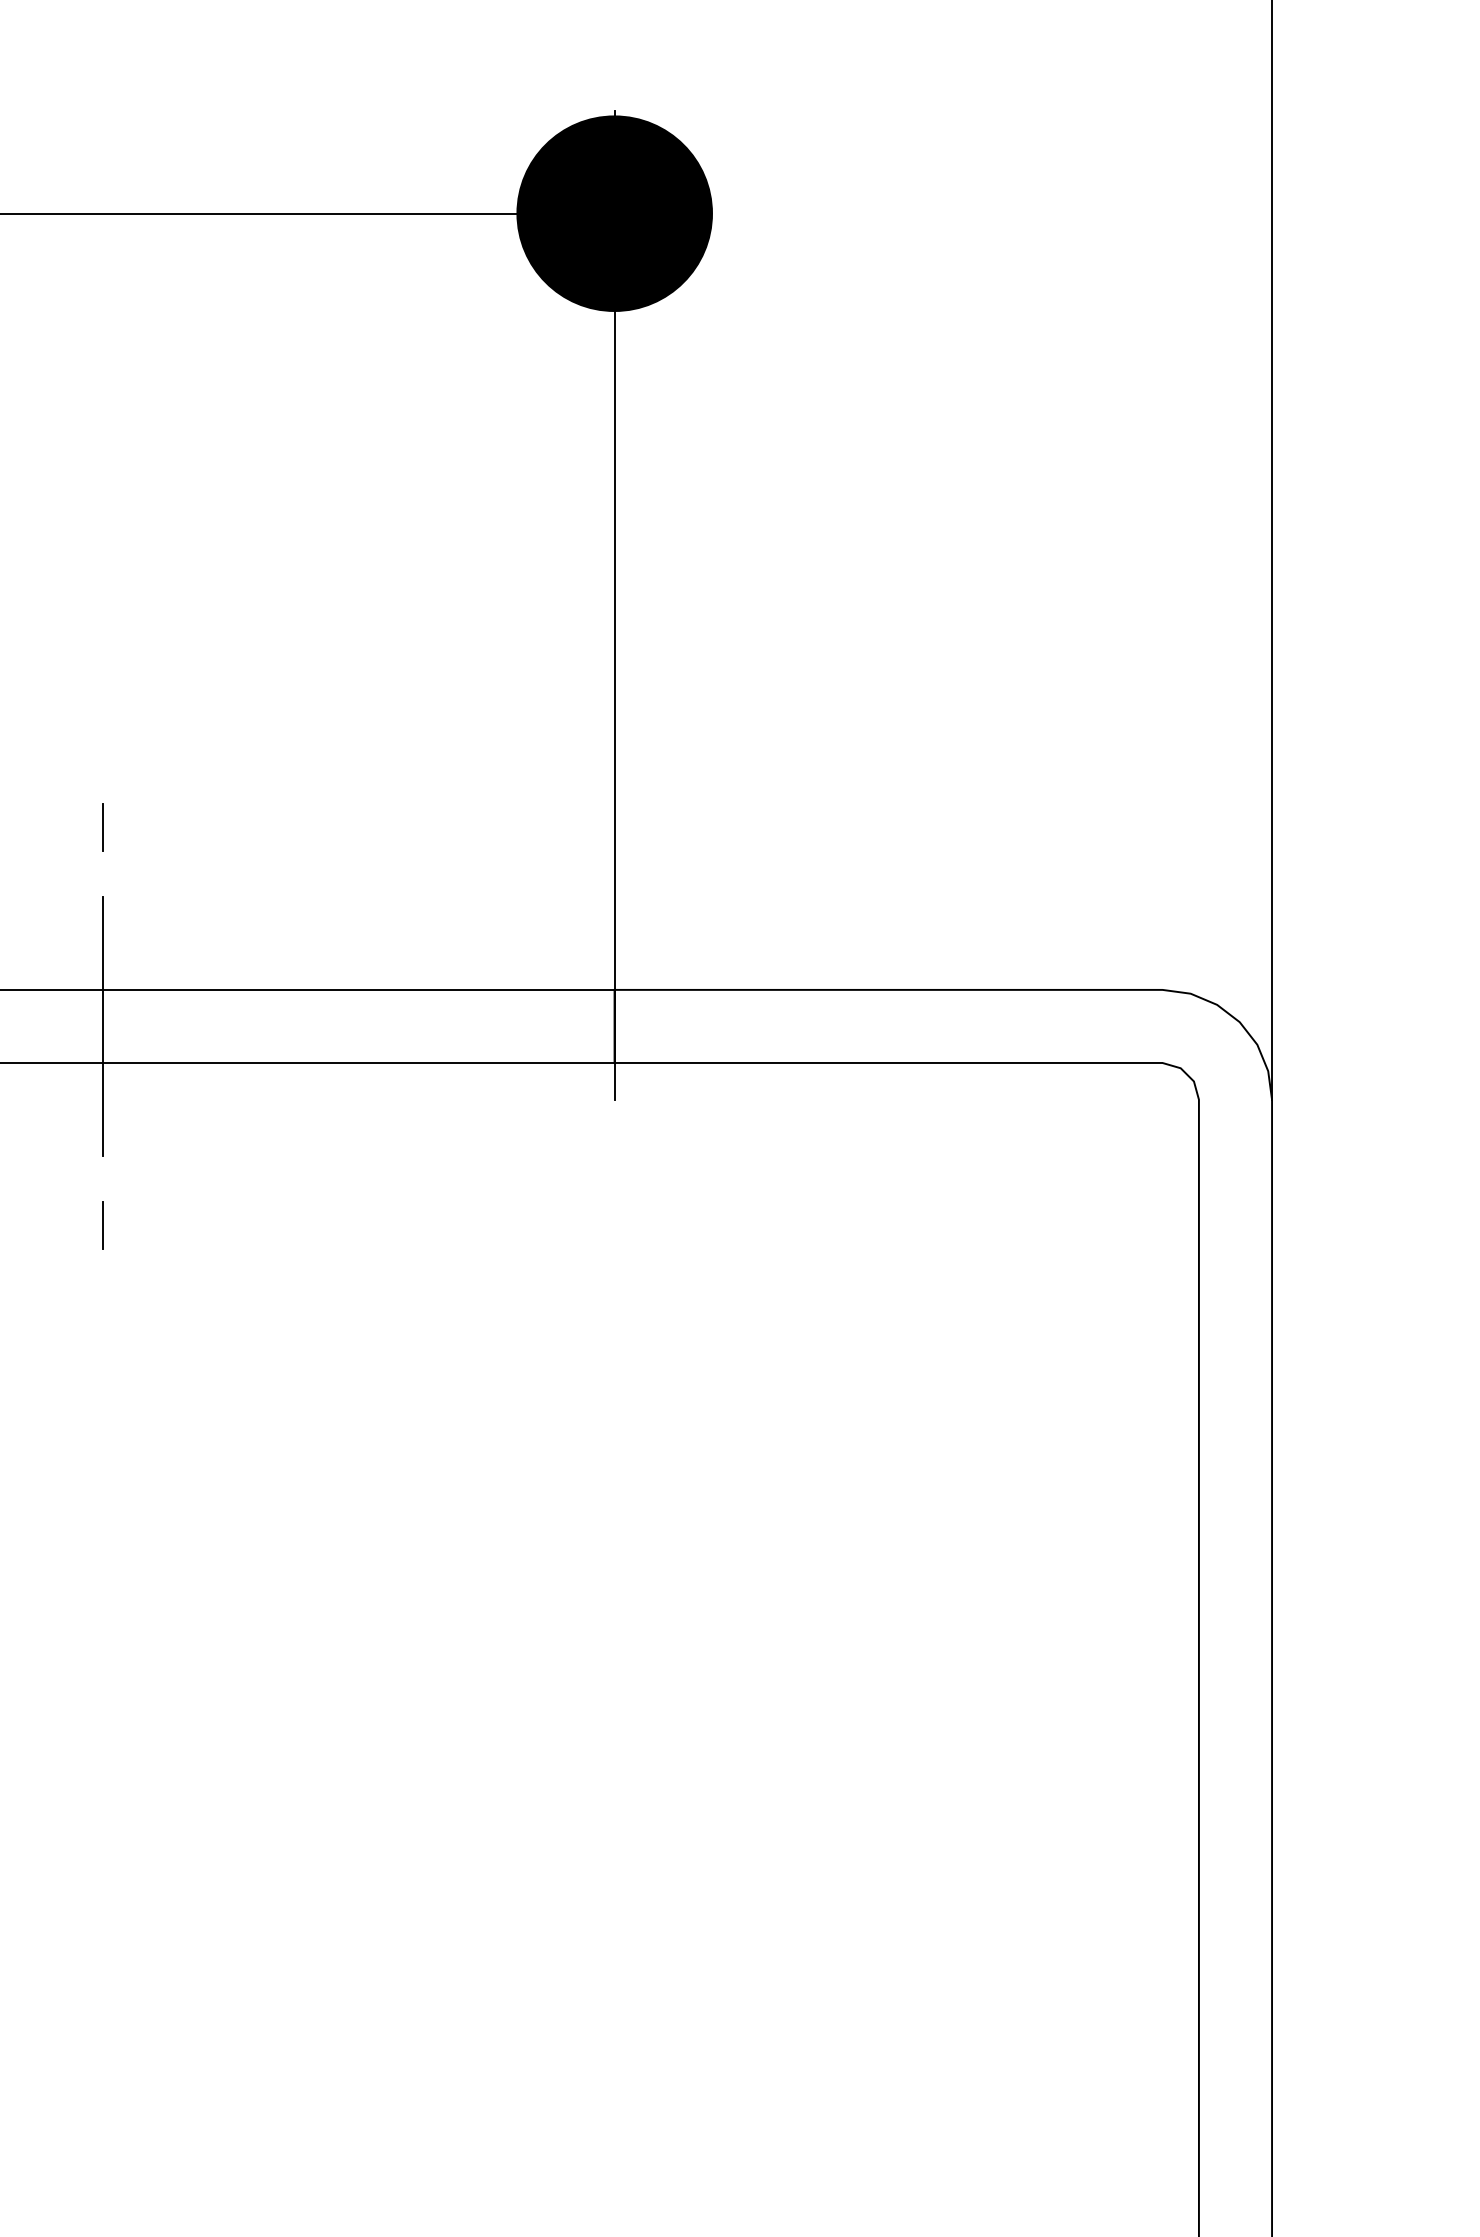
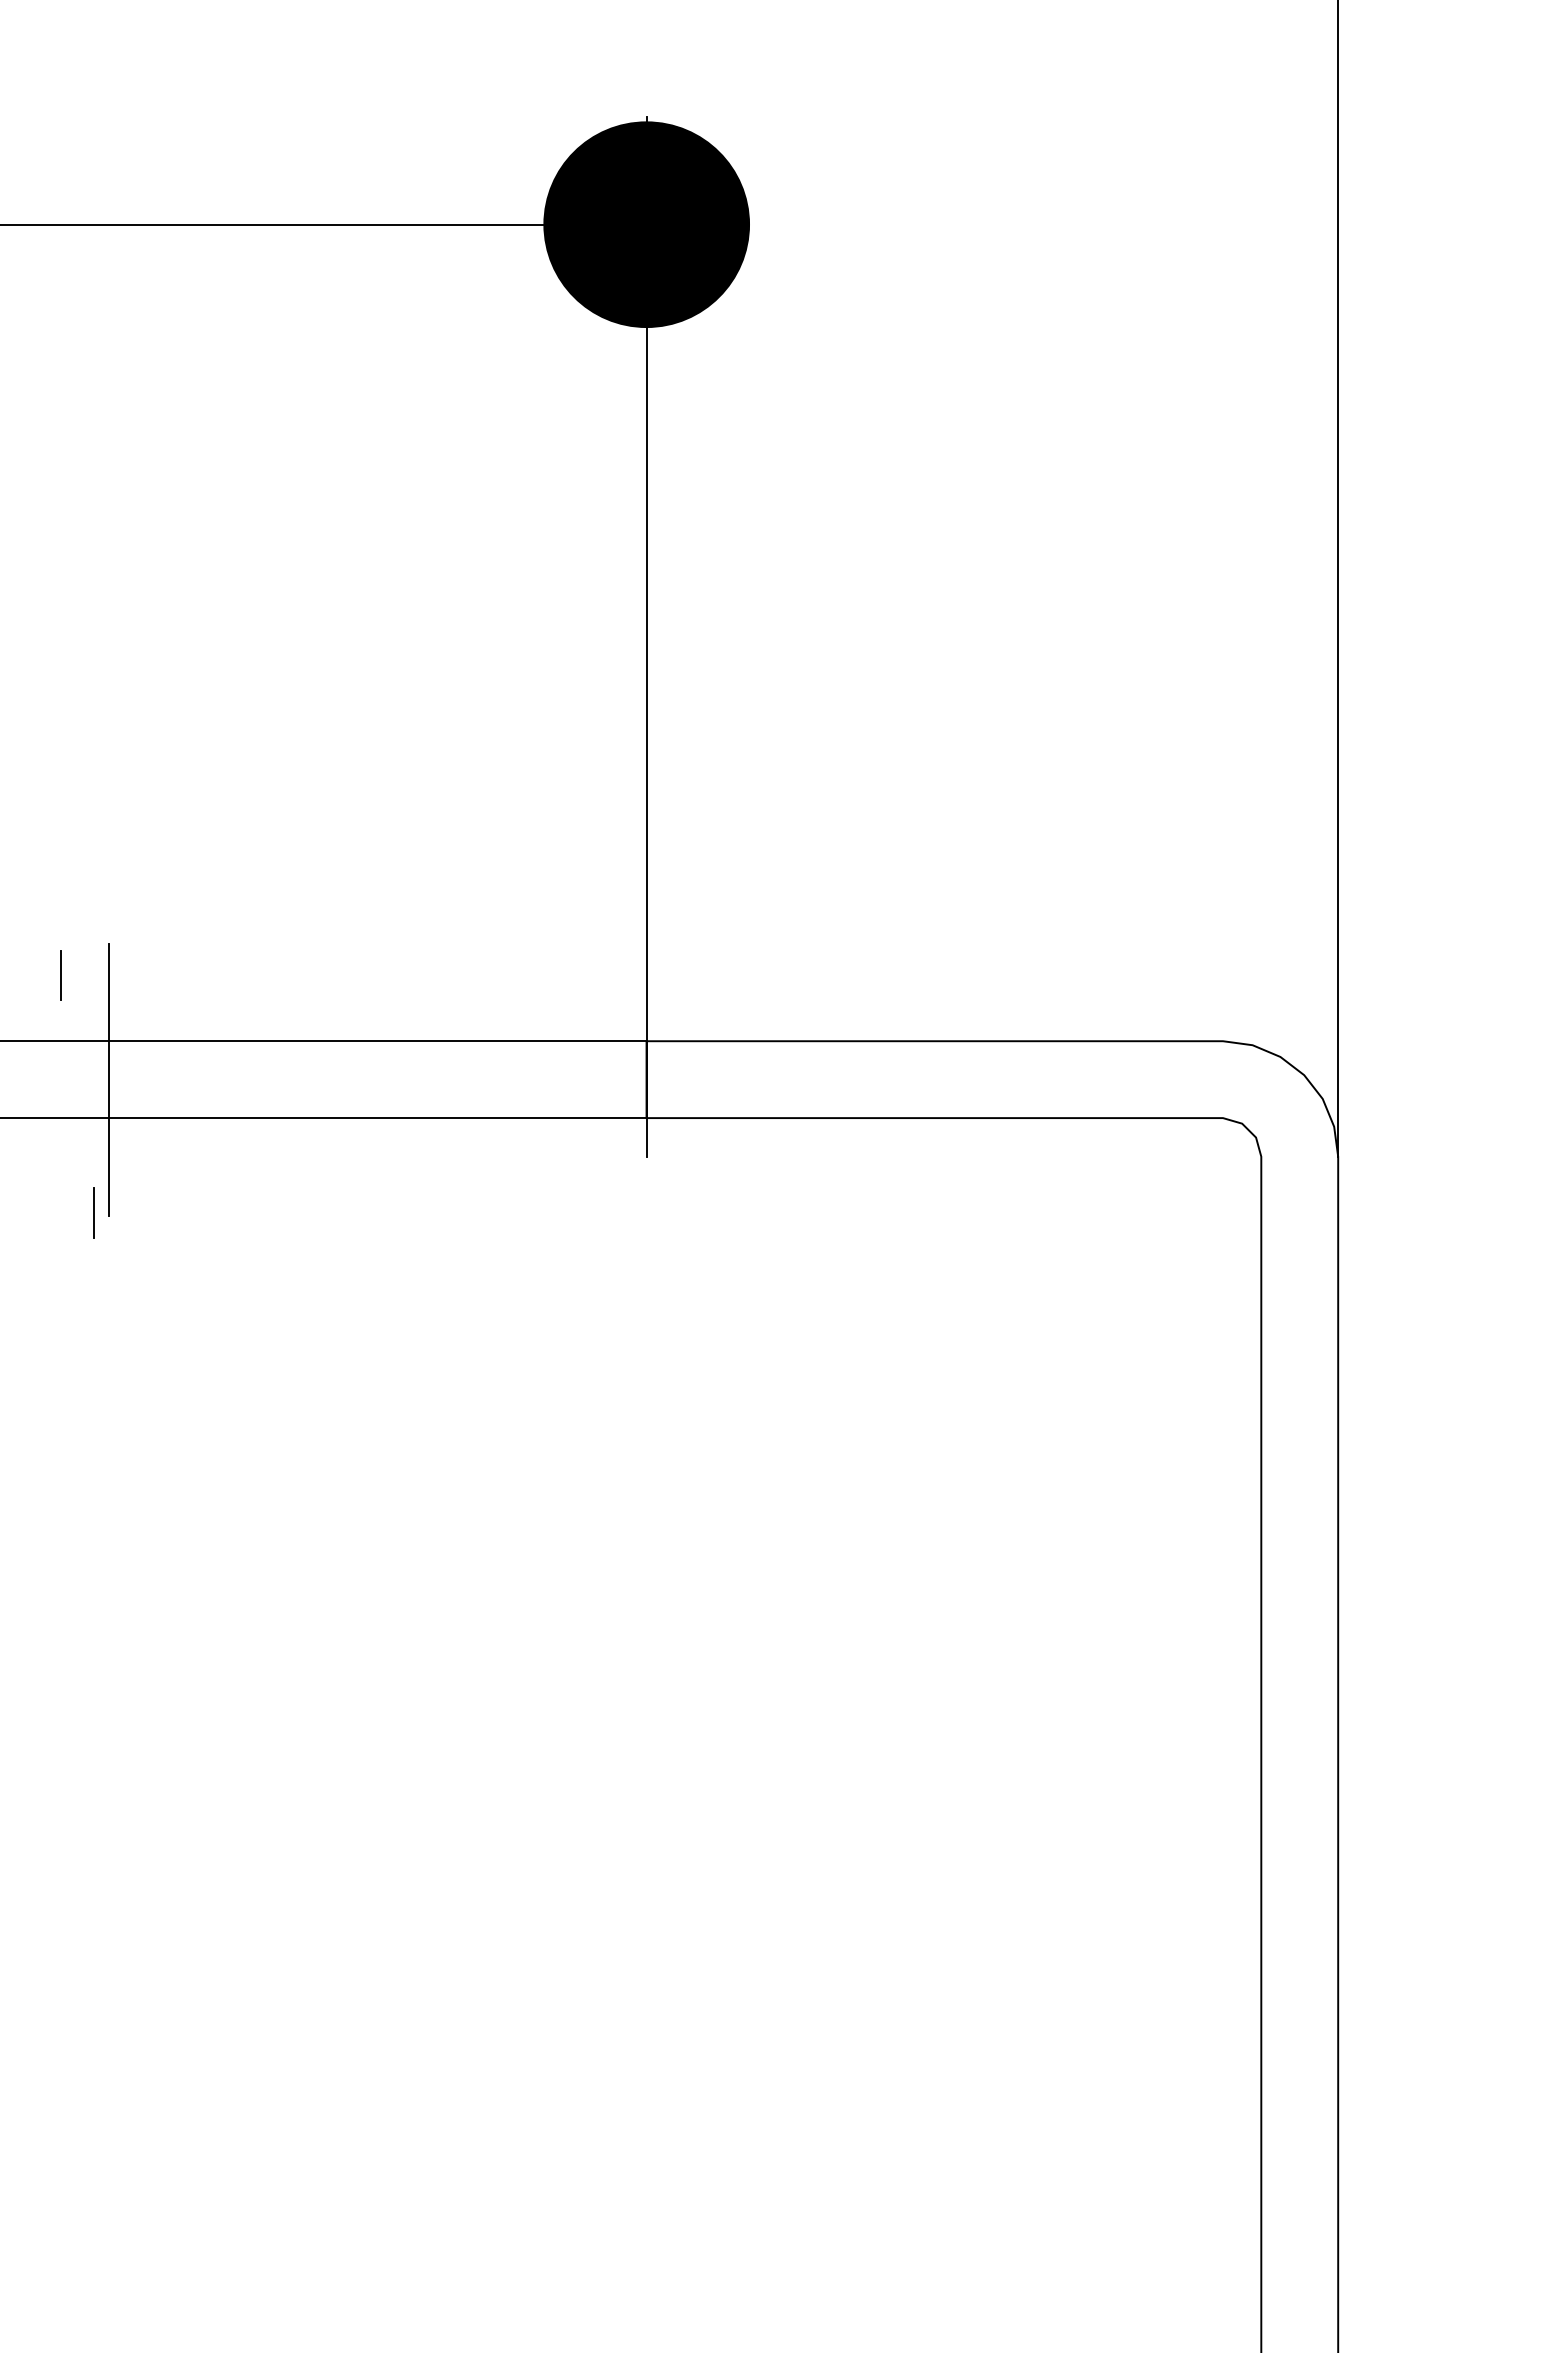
line: (103, 827) -> (60, 975), moved
line: (103, 1224) -> (93, 1212), moved

